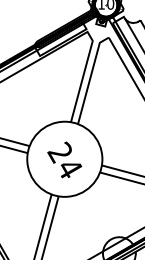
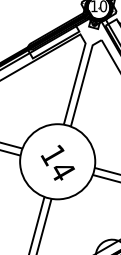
text: (59, 152) -> (52, 154), 24 -> 14

